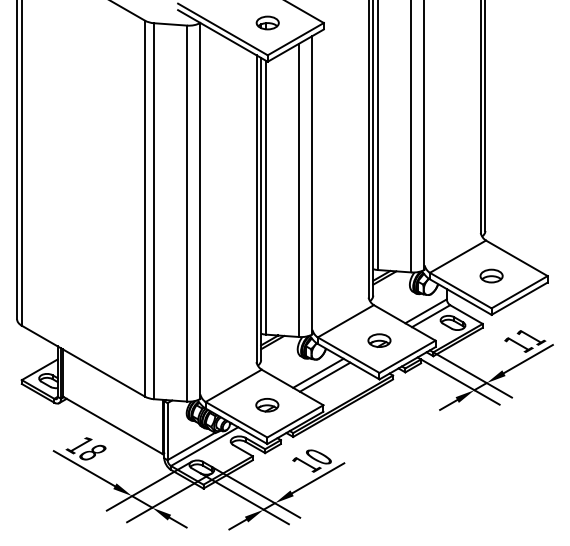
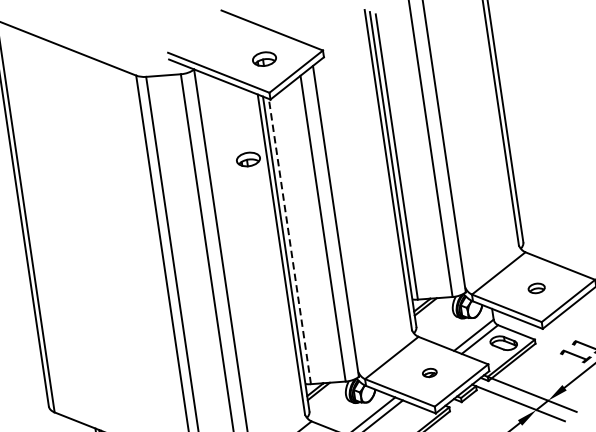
part: (238, 114) -> (248, 159), added
line: (266, 197) -> (290, 241), solid -> dashed
part: (491, 275) -> (536, 287), size x0.7
part: (379, 340) -> (429, 372), size x0.6

